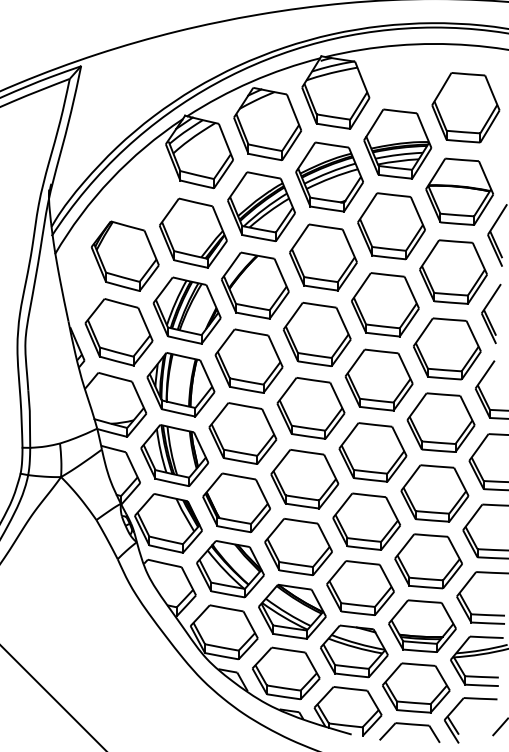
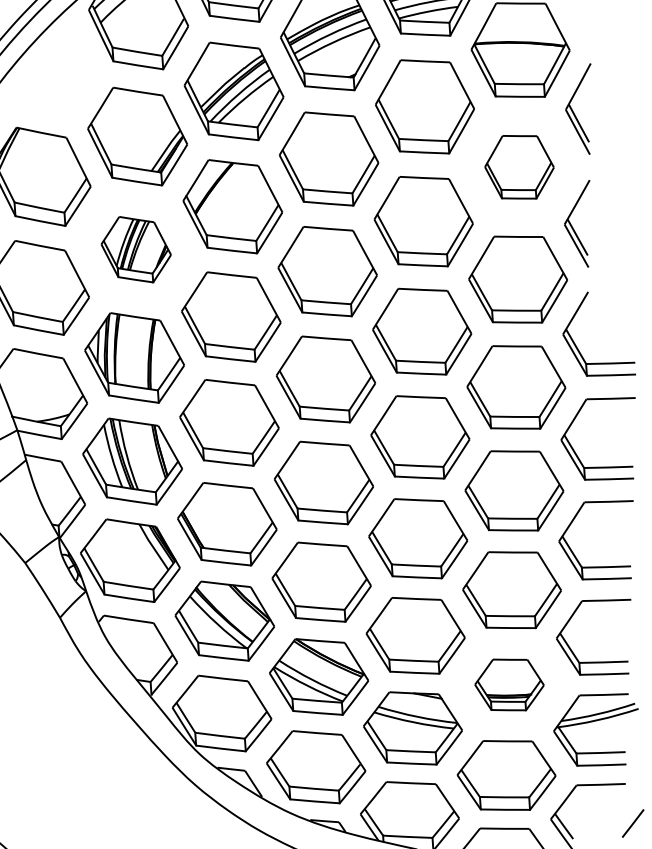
part: (453, 271) -> (519, 166), size x0.7
part: (186, 310) -> (135, 249), size x0.7
part: (422, 625) -> (509, 683), size x0.7

